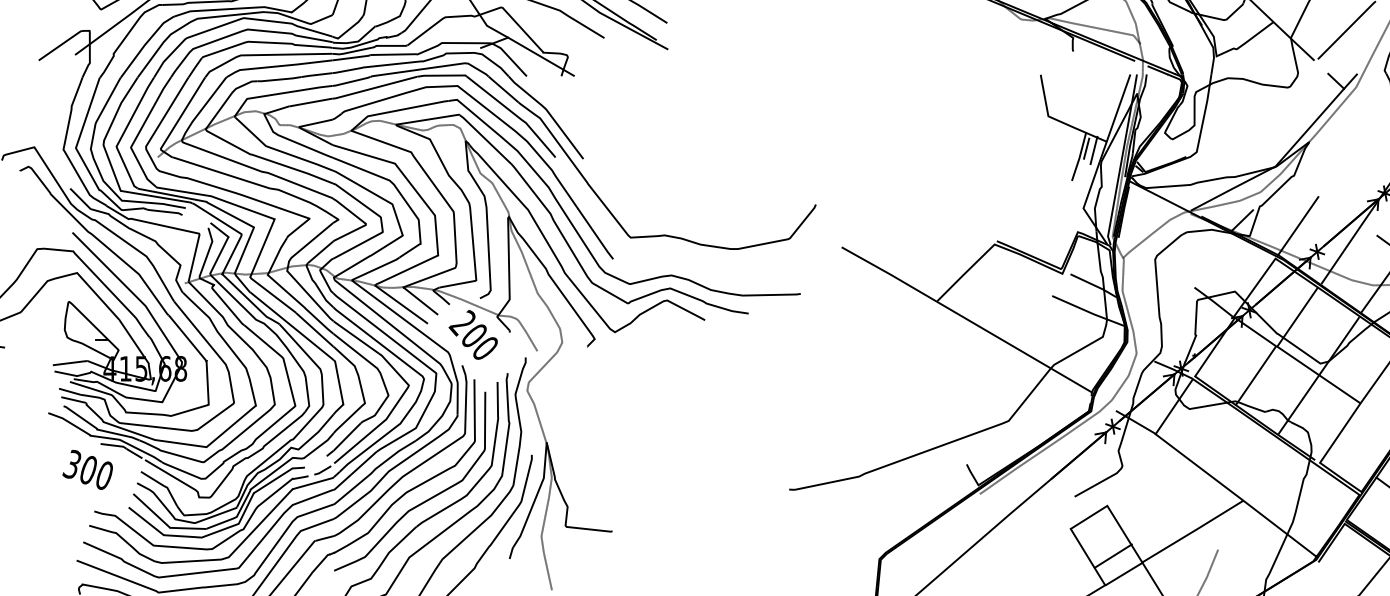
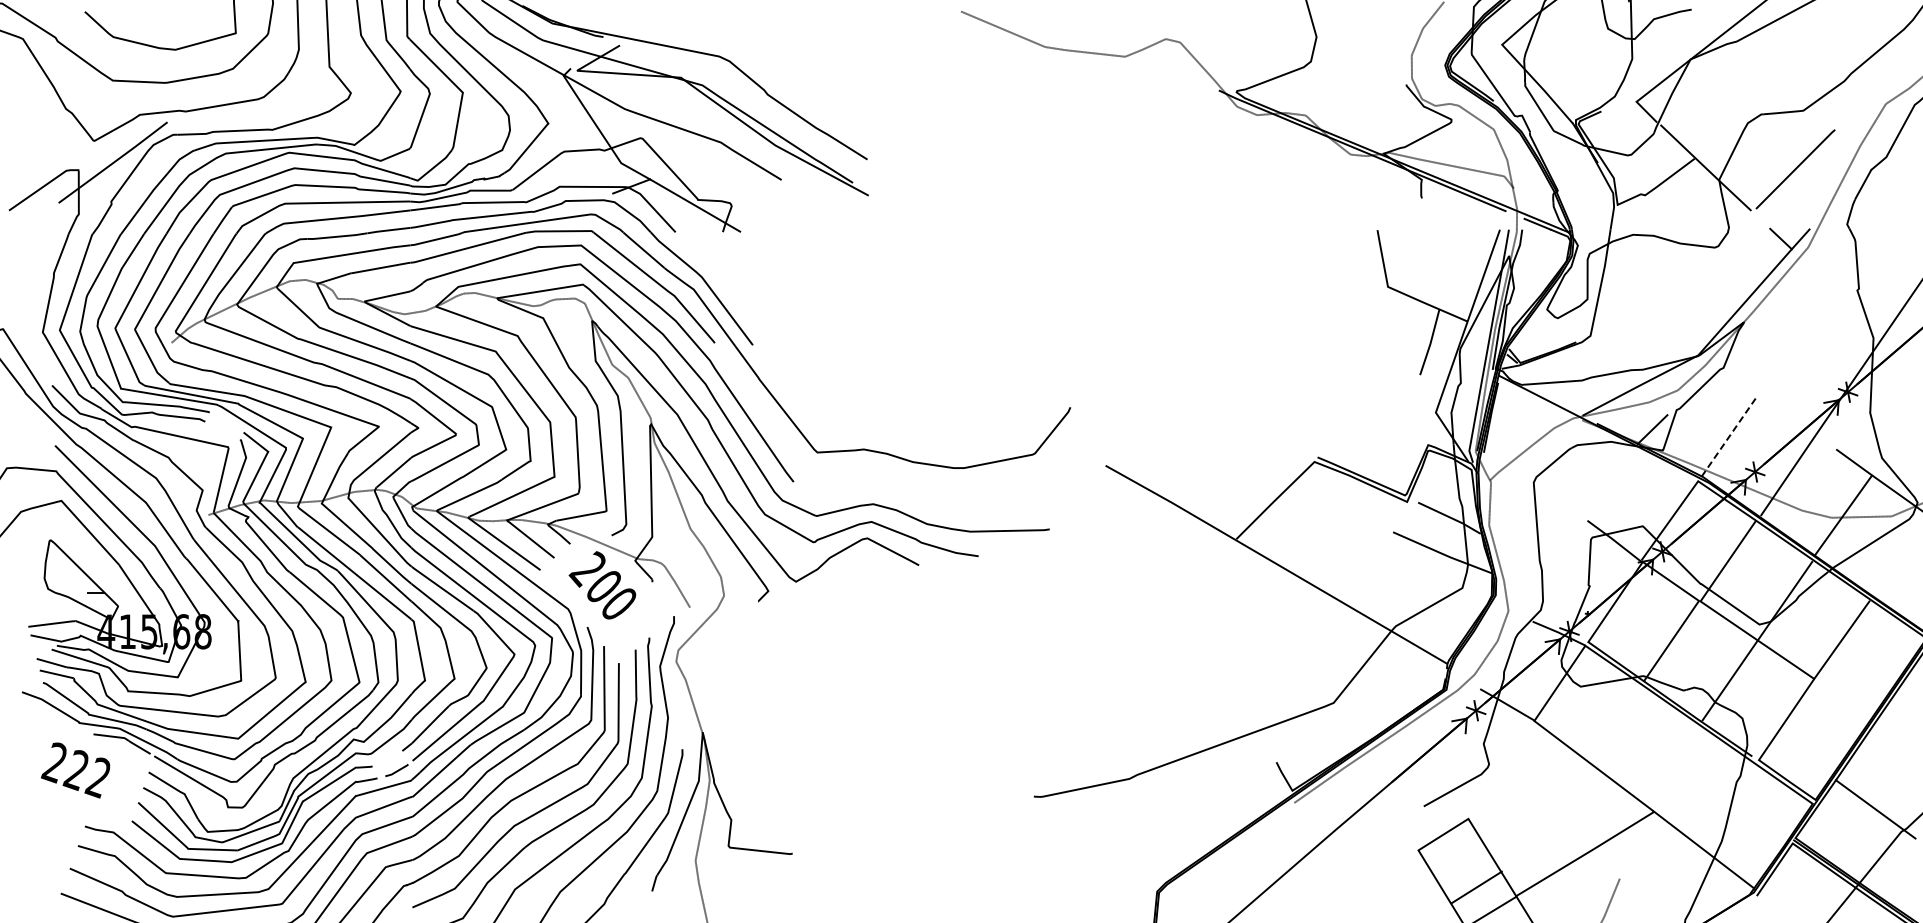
line: (1086, 148) -> (1439, 330), removed
line: (1093, 150) -> (1449, 333), removed
line: (1298, 225) -> (1729, 436), solid -> dashed
text: (87, 470) -> (75, 770), 300 -> 222

